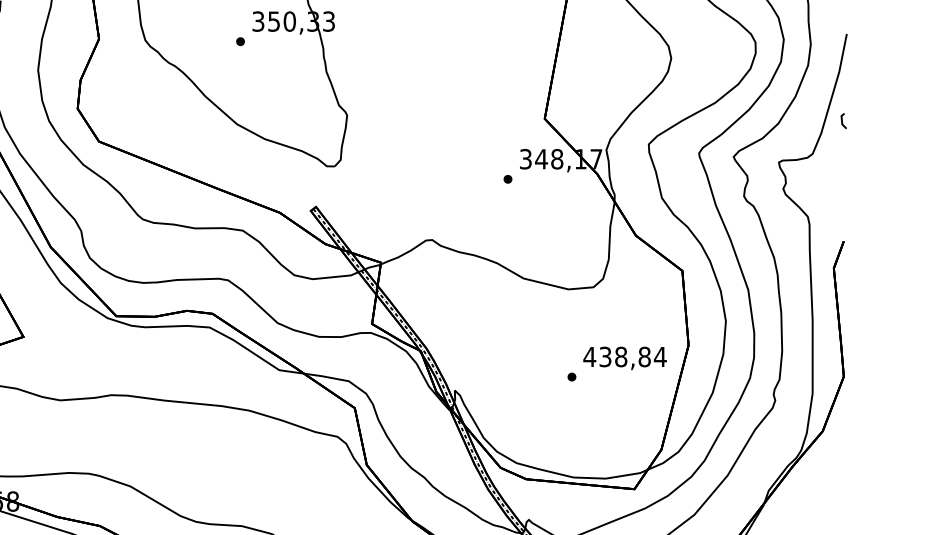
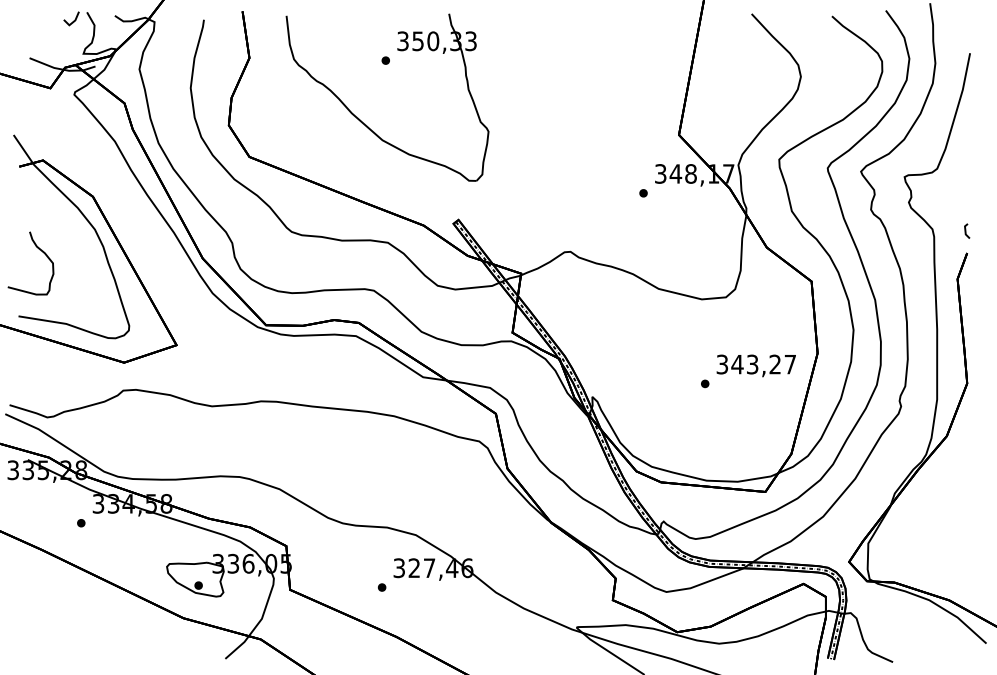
line: (843, 120) -> (966, 230), moved
text: (625, 356) -> (756, 364), 438,84 -> 343,27

